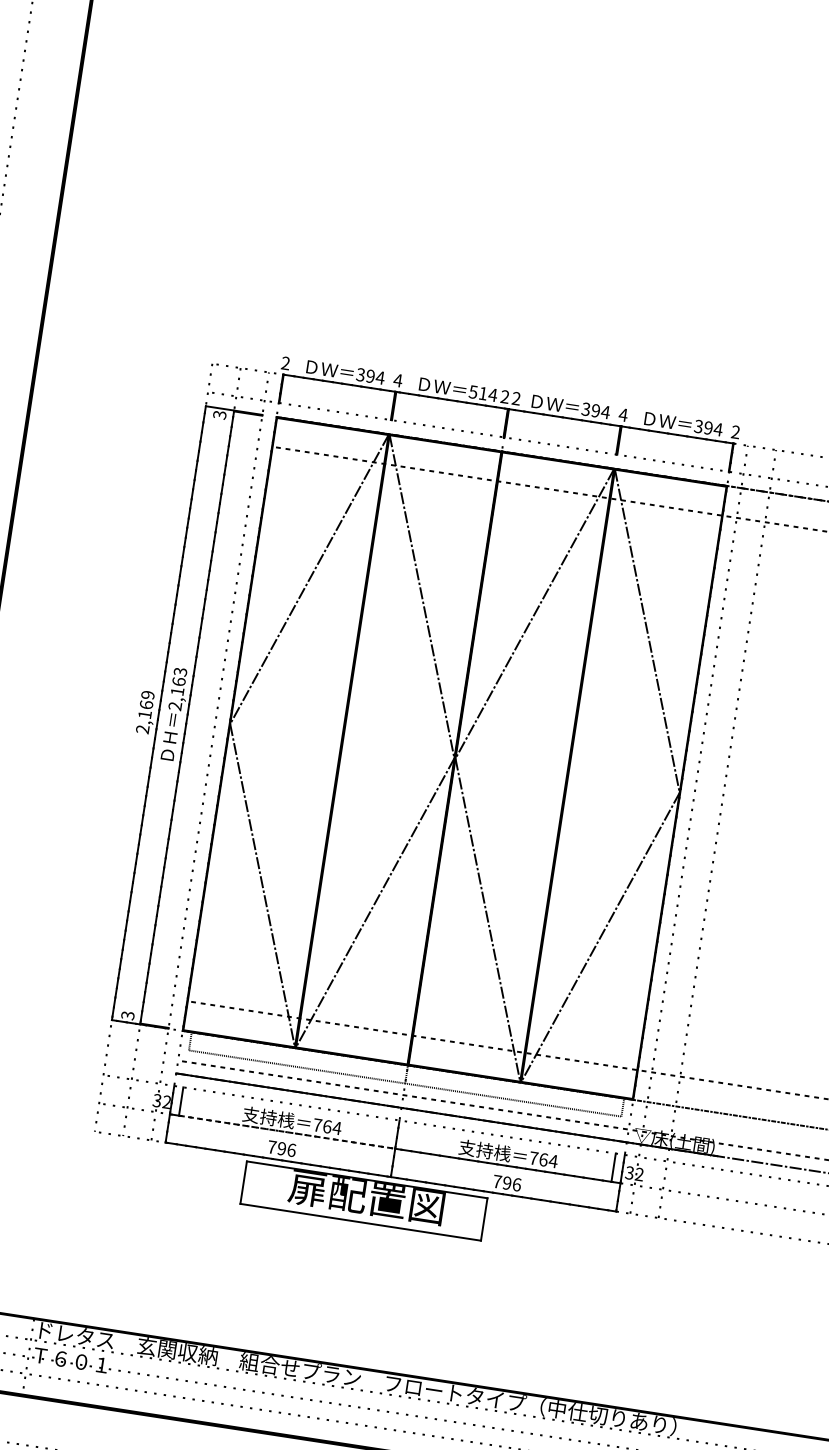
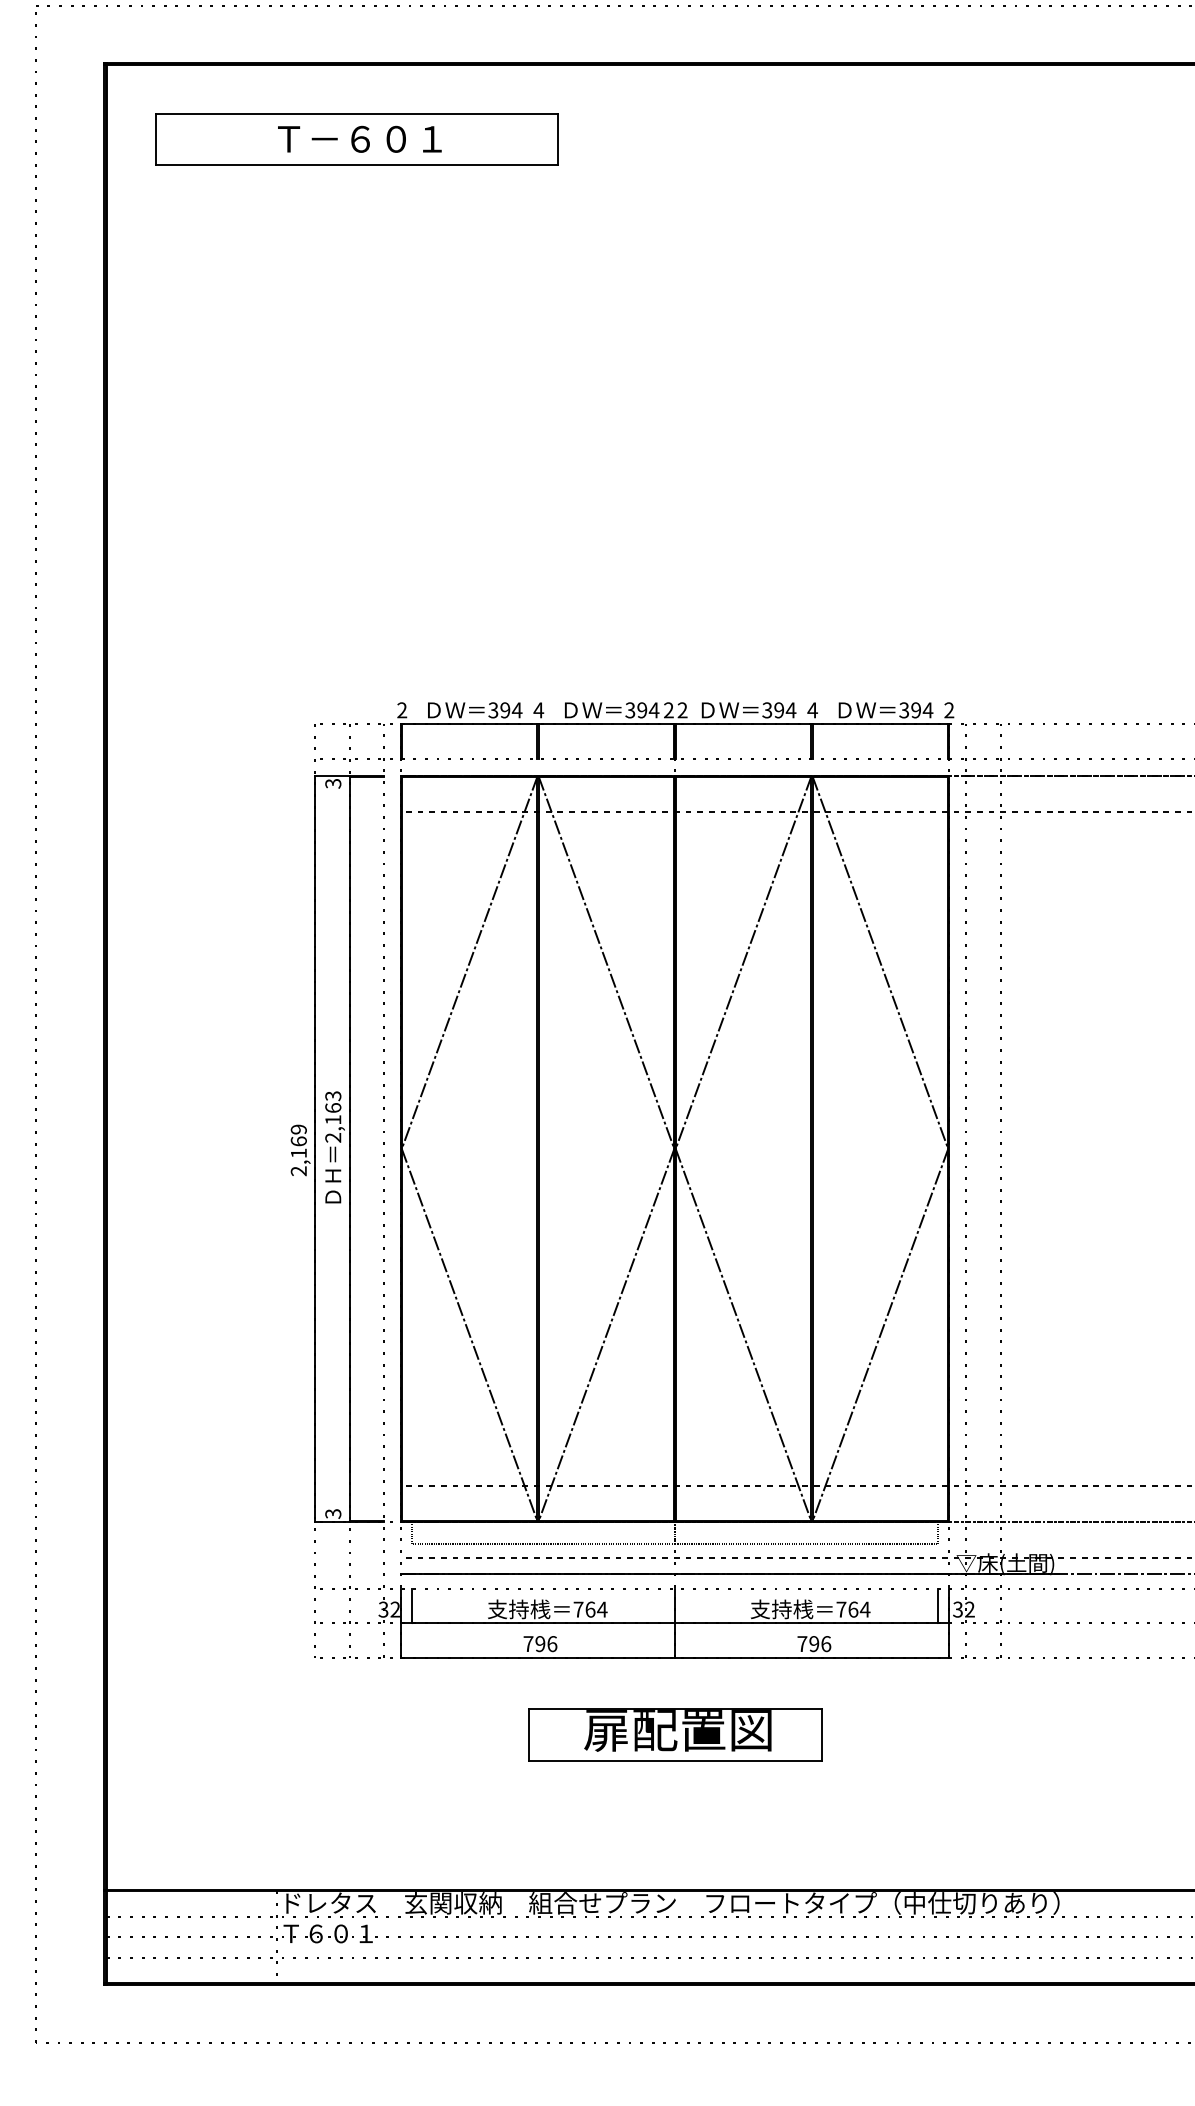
text: (478, 392) -> (636, 710), 514 -> 394
line: (287, 1132) -> (544, 1623), dashed -> solid
part: (364, 1200) -> (675, 1734), moved

